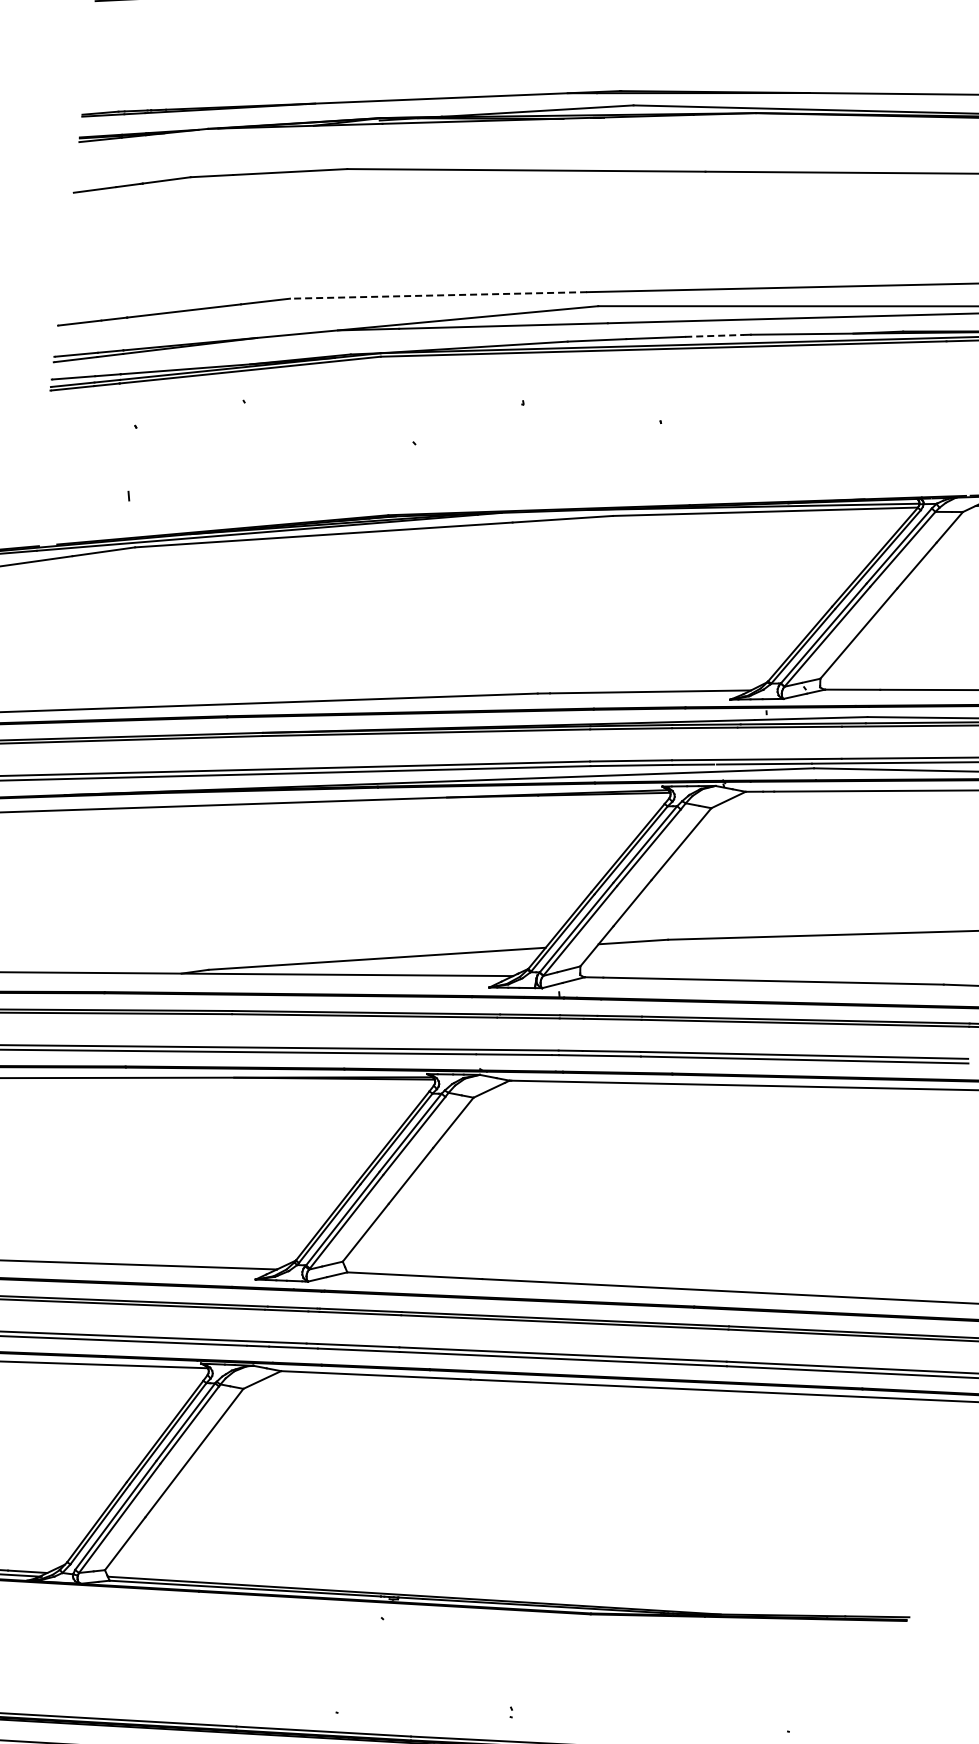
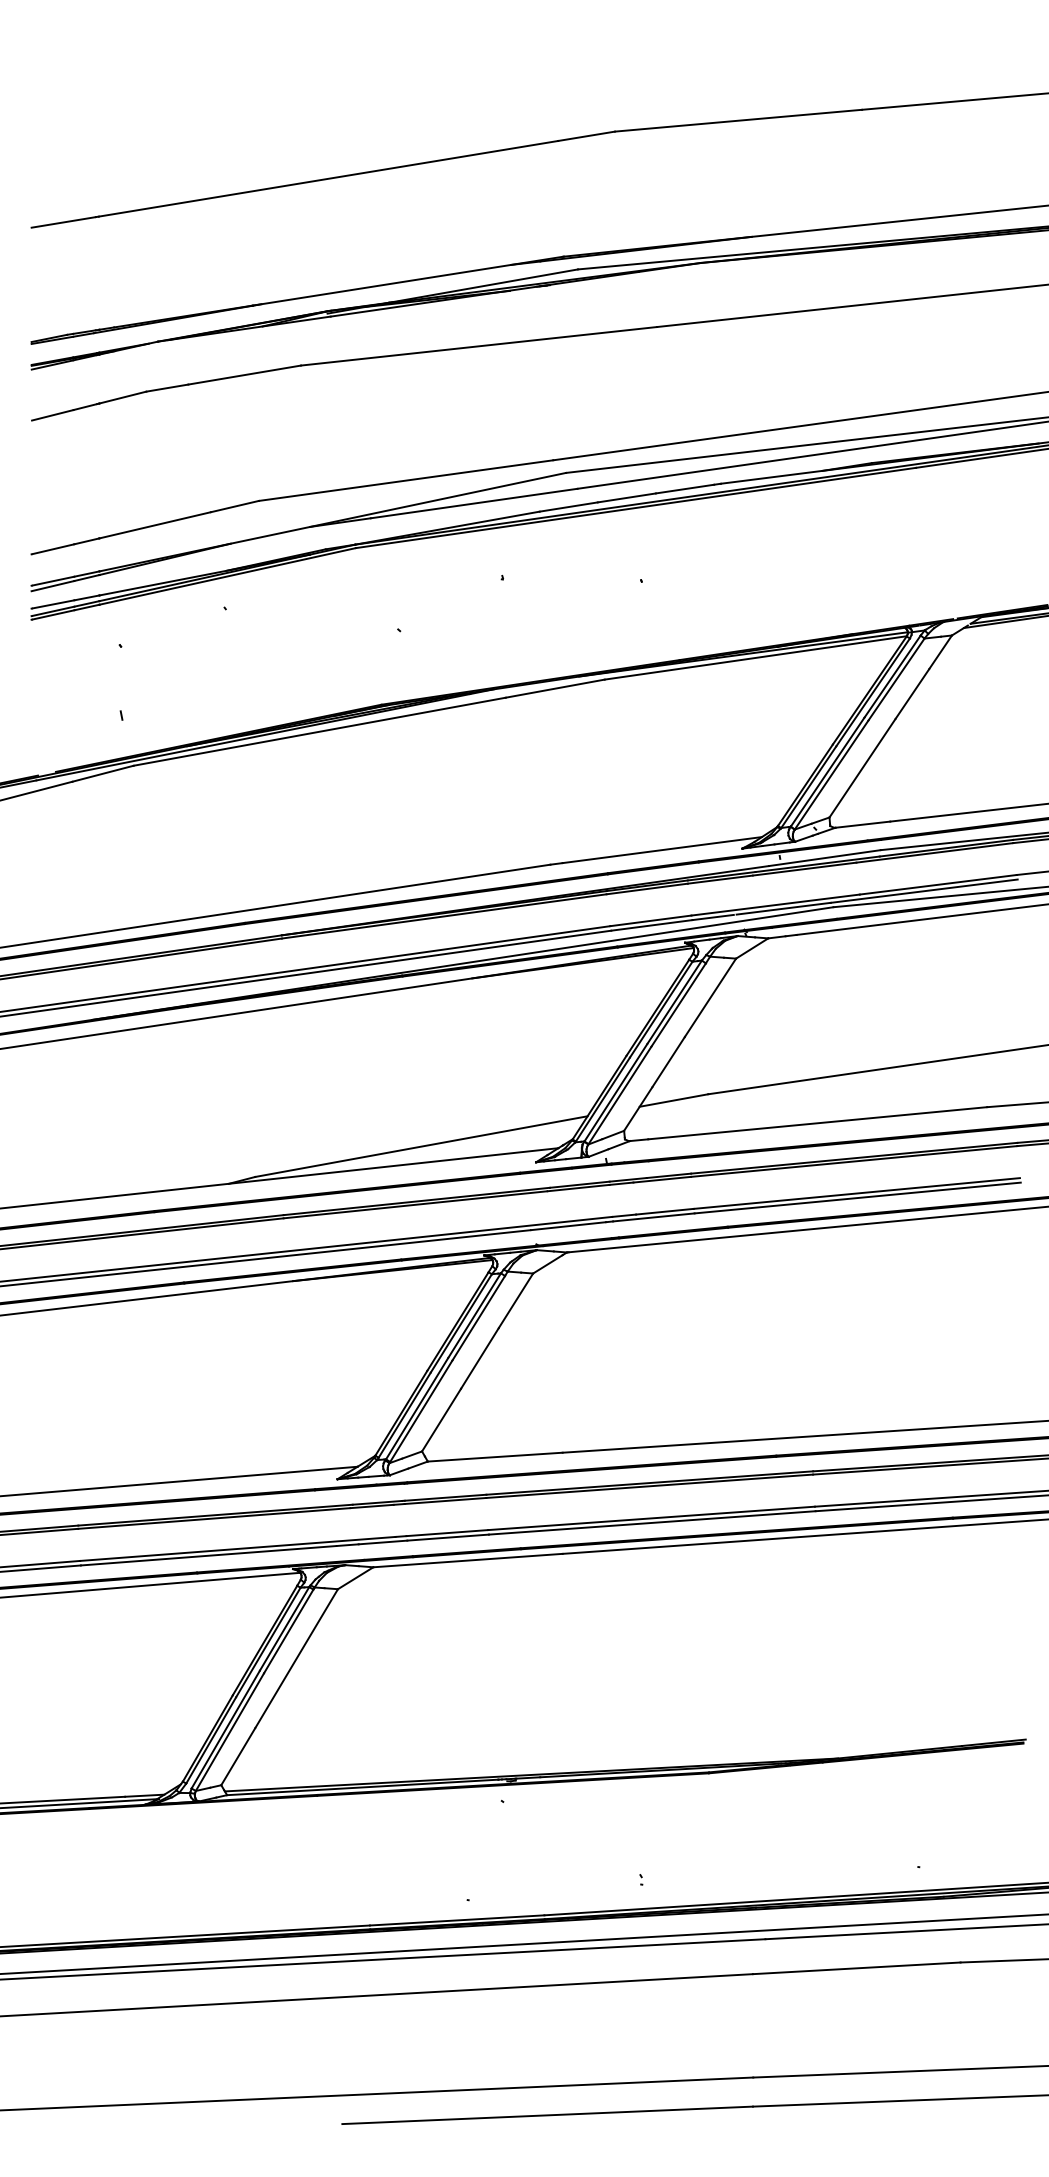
line: (438, 295) -> (406, 480), dashed -> solid
line: (715, 336) -> (685, 489), dashed -> solid

